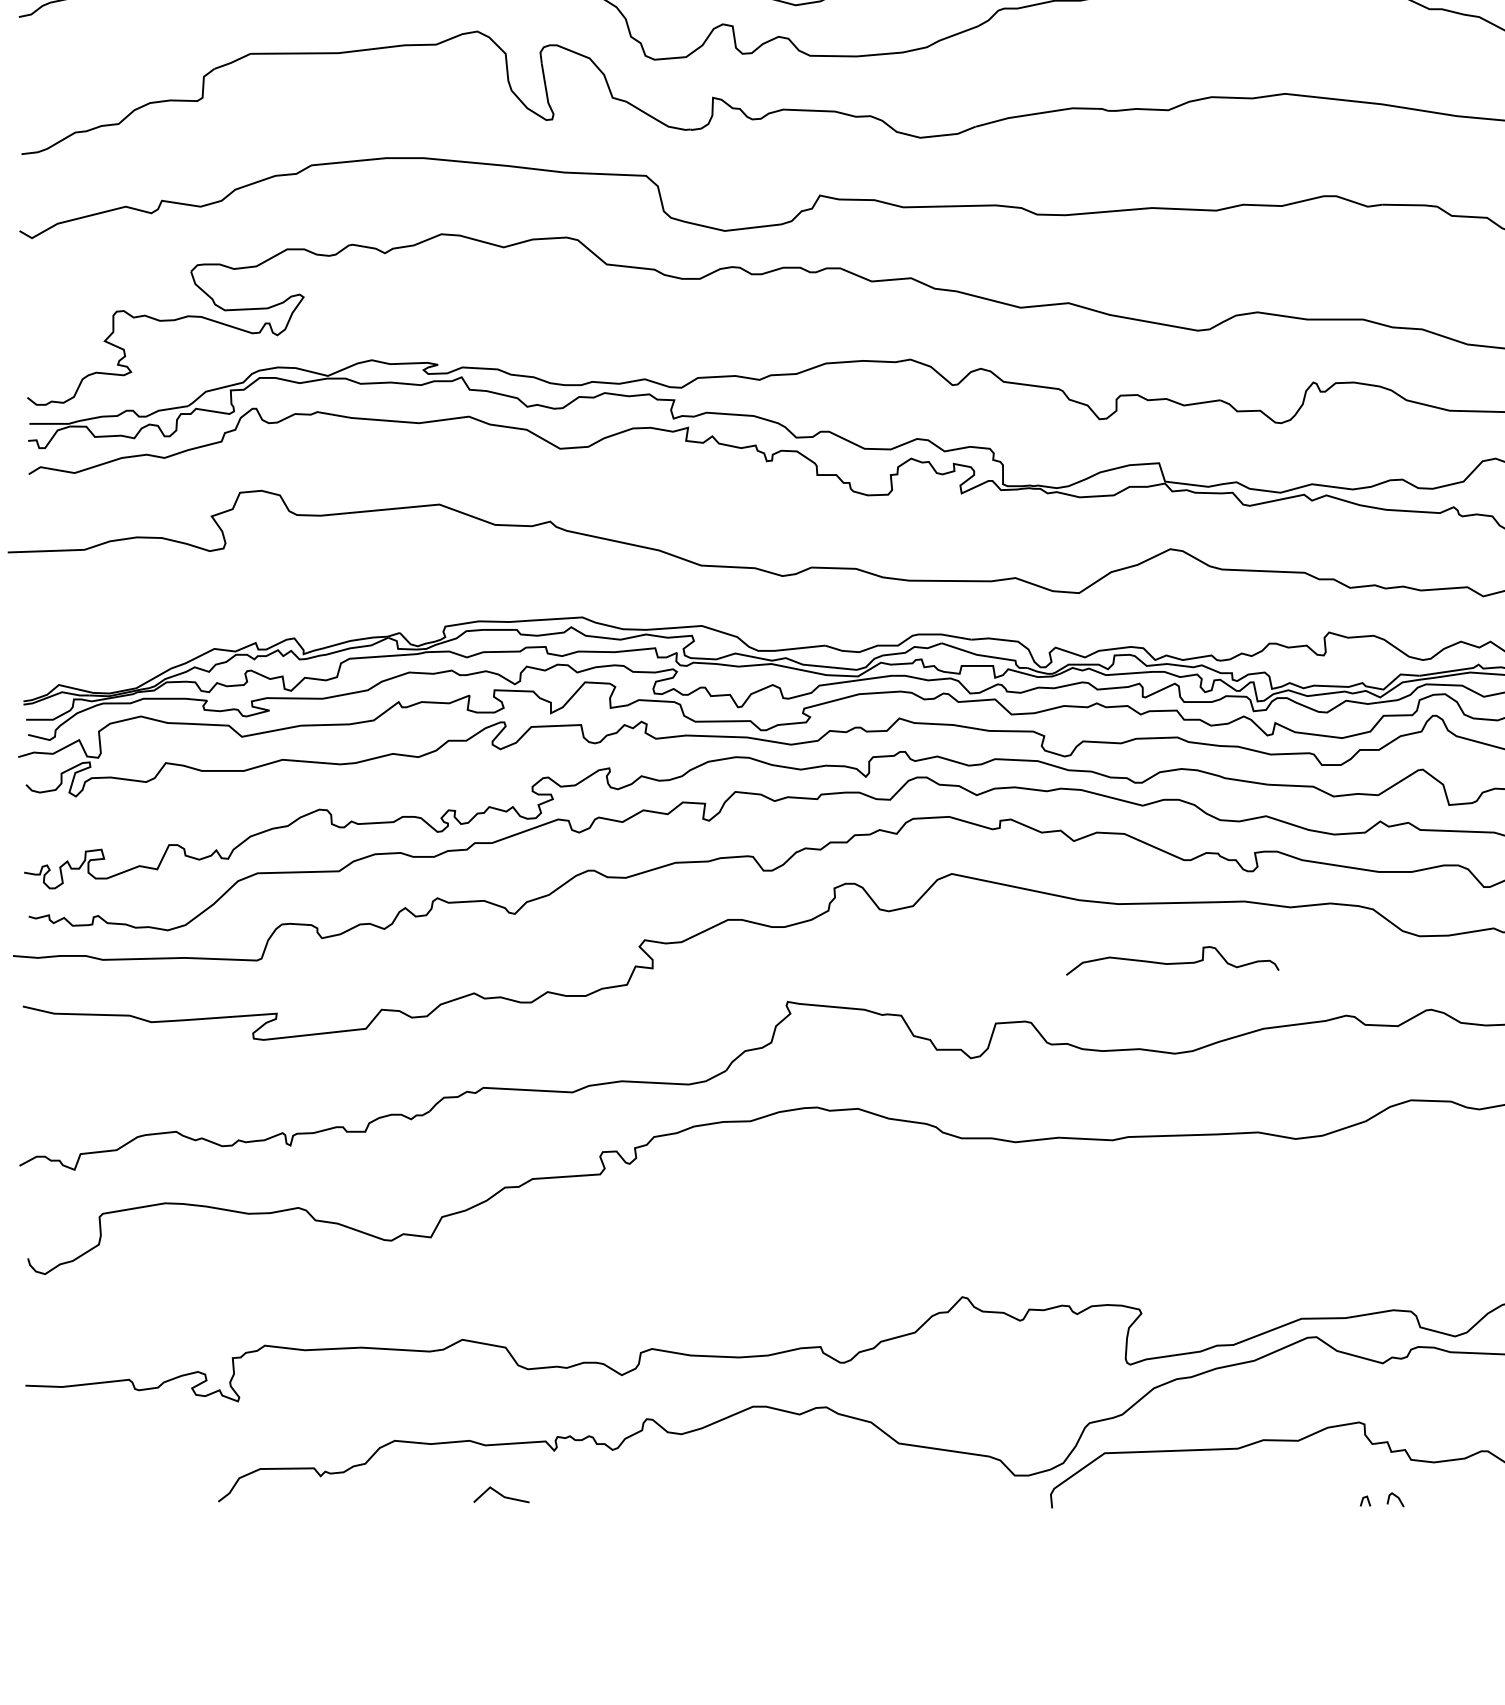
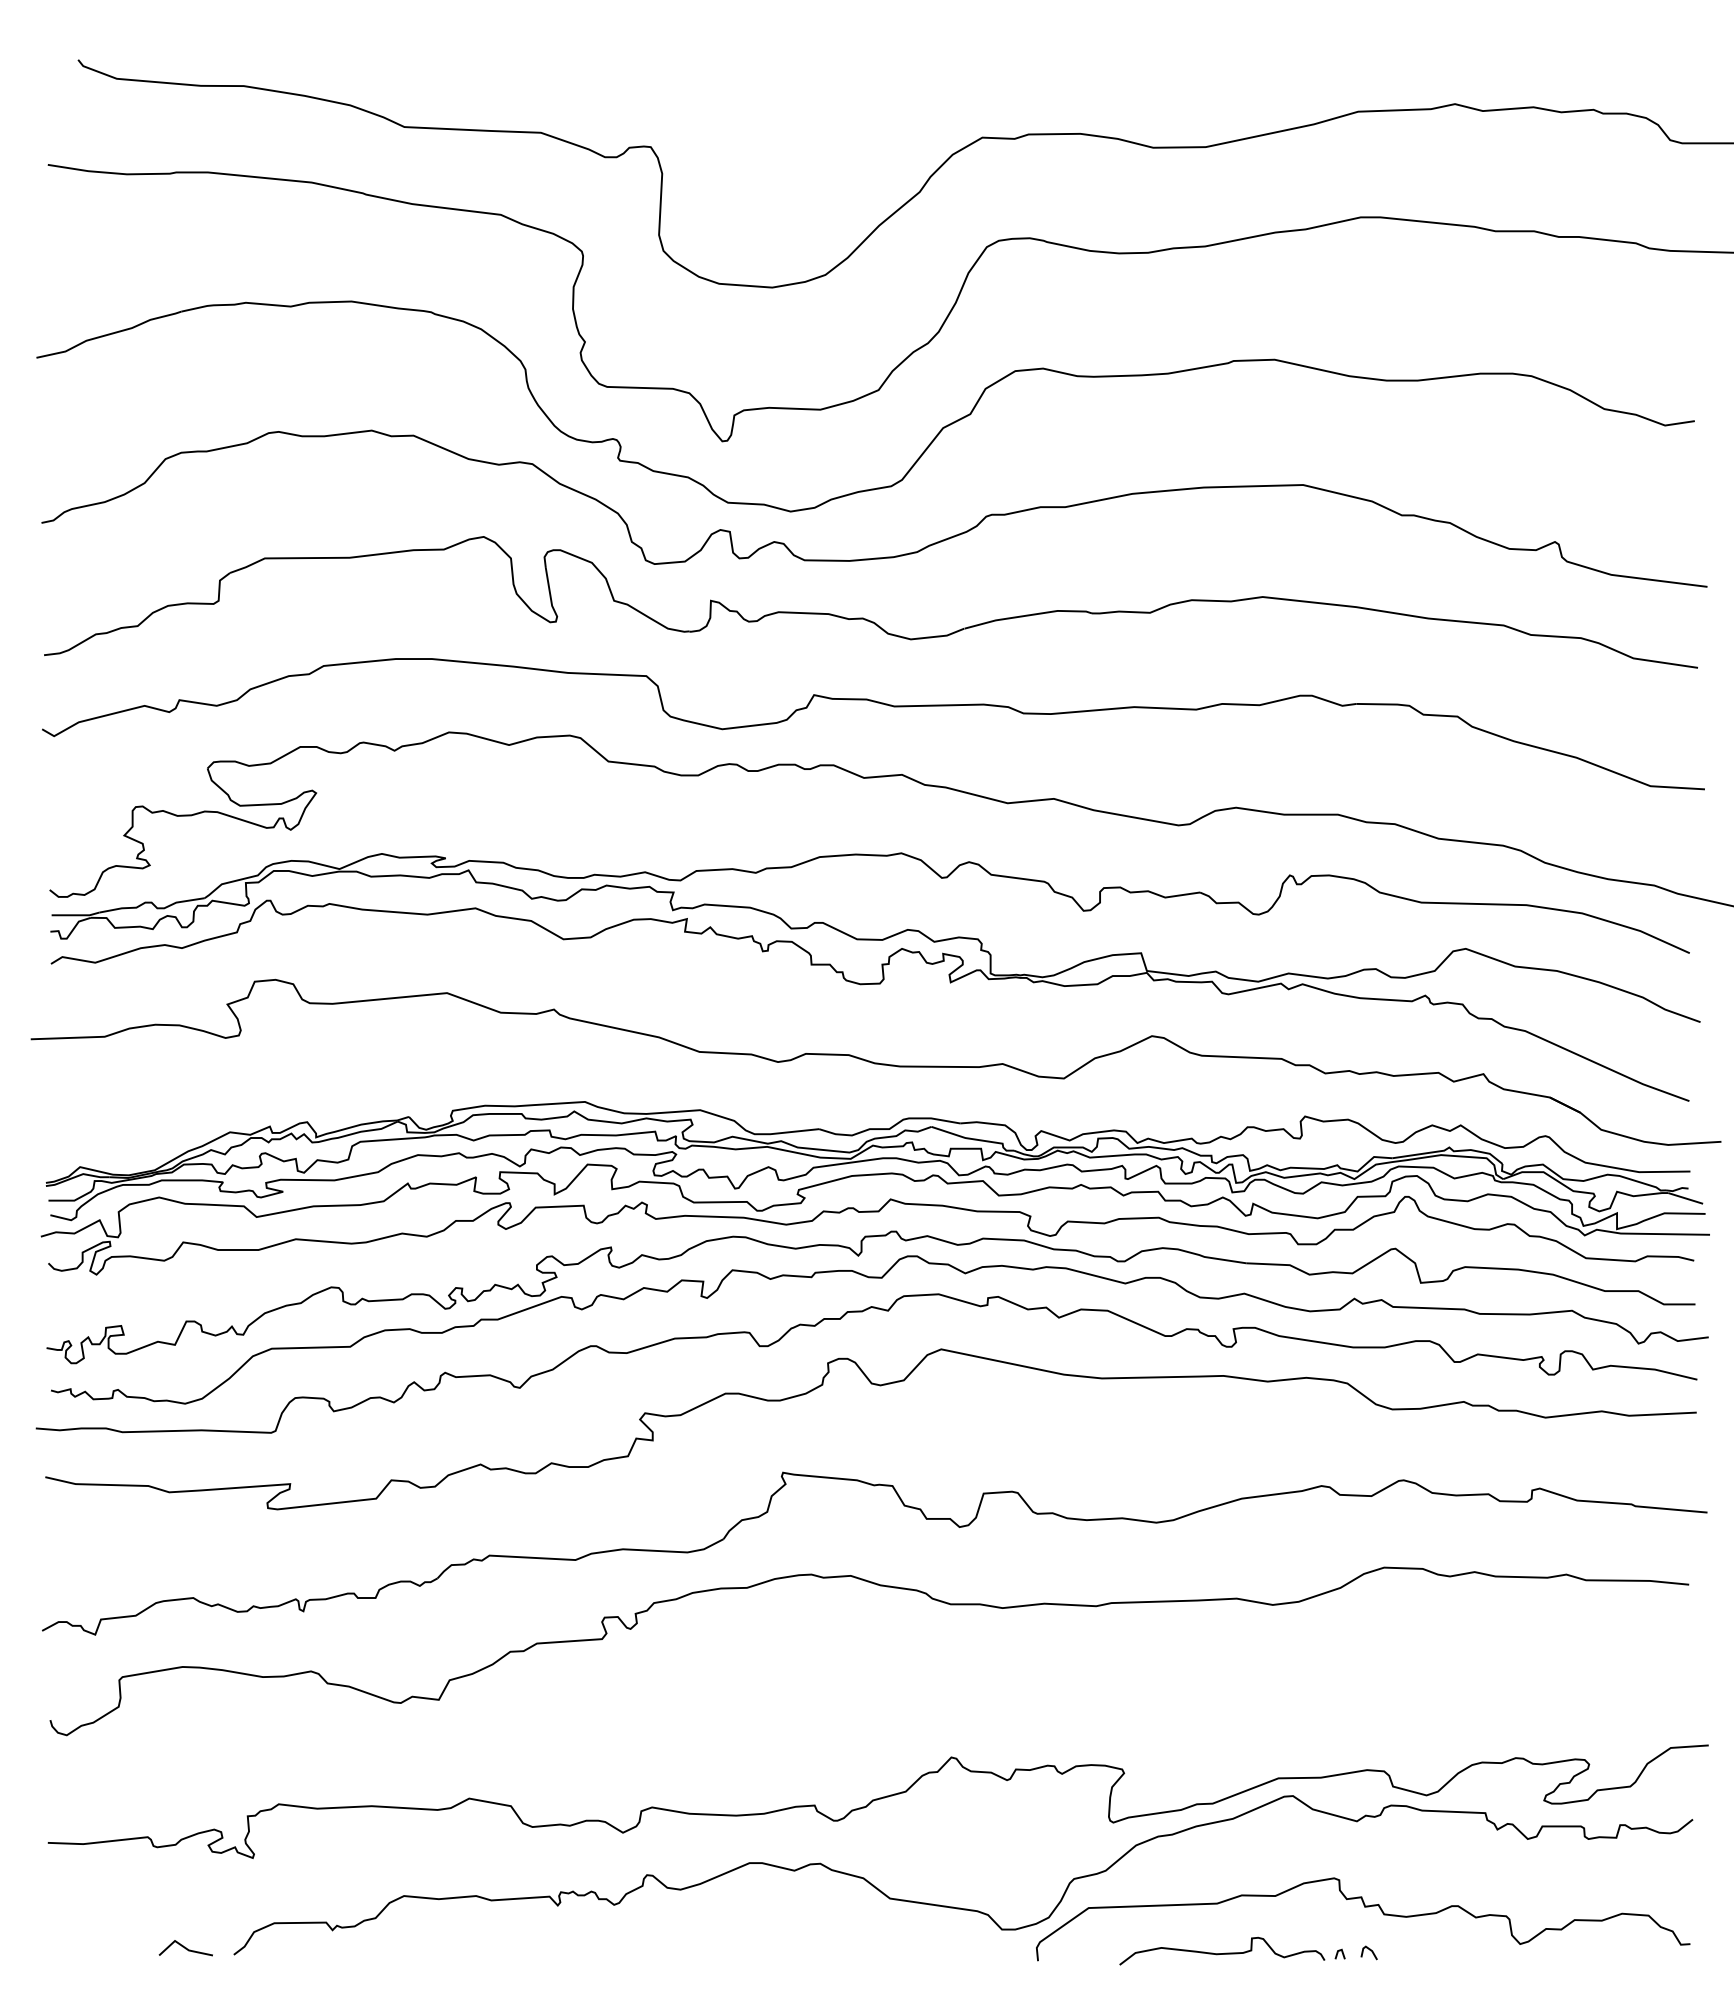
curve: (1172, 963) -> (1222, 1953), moved
line: (501, 1495) -> (185, 1948), moved

